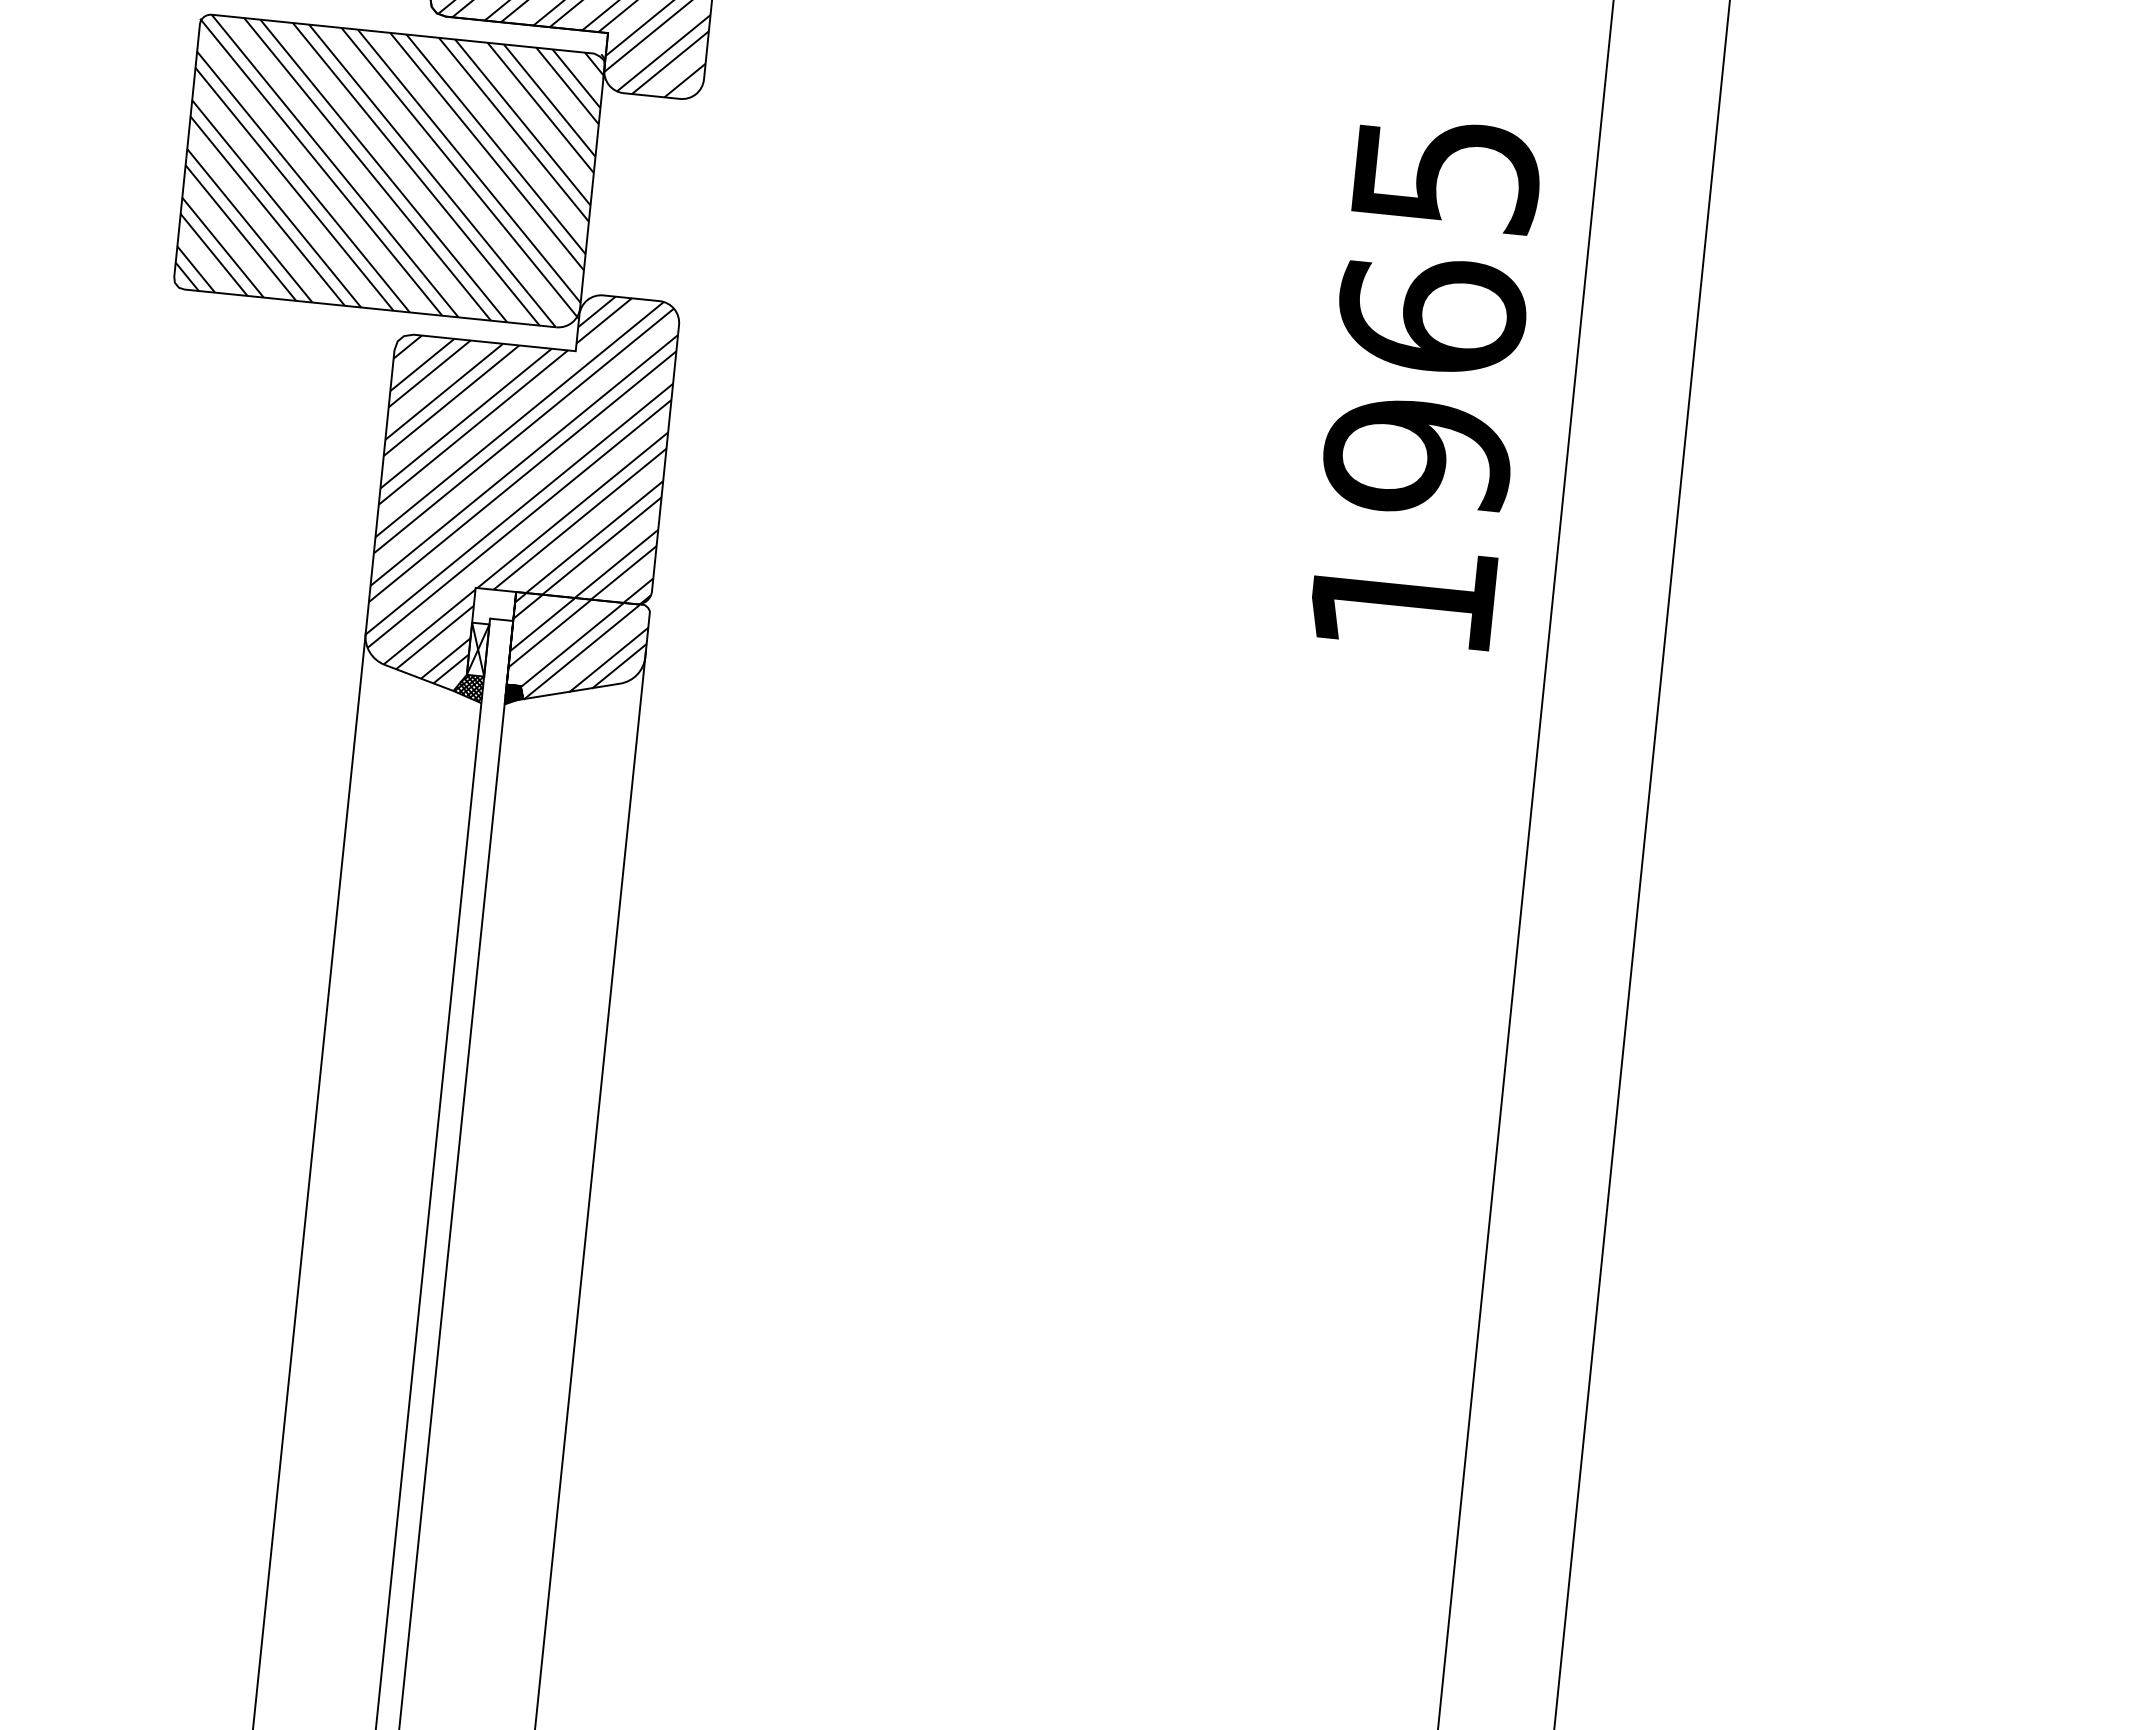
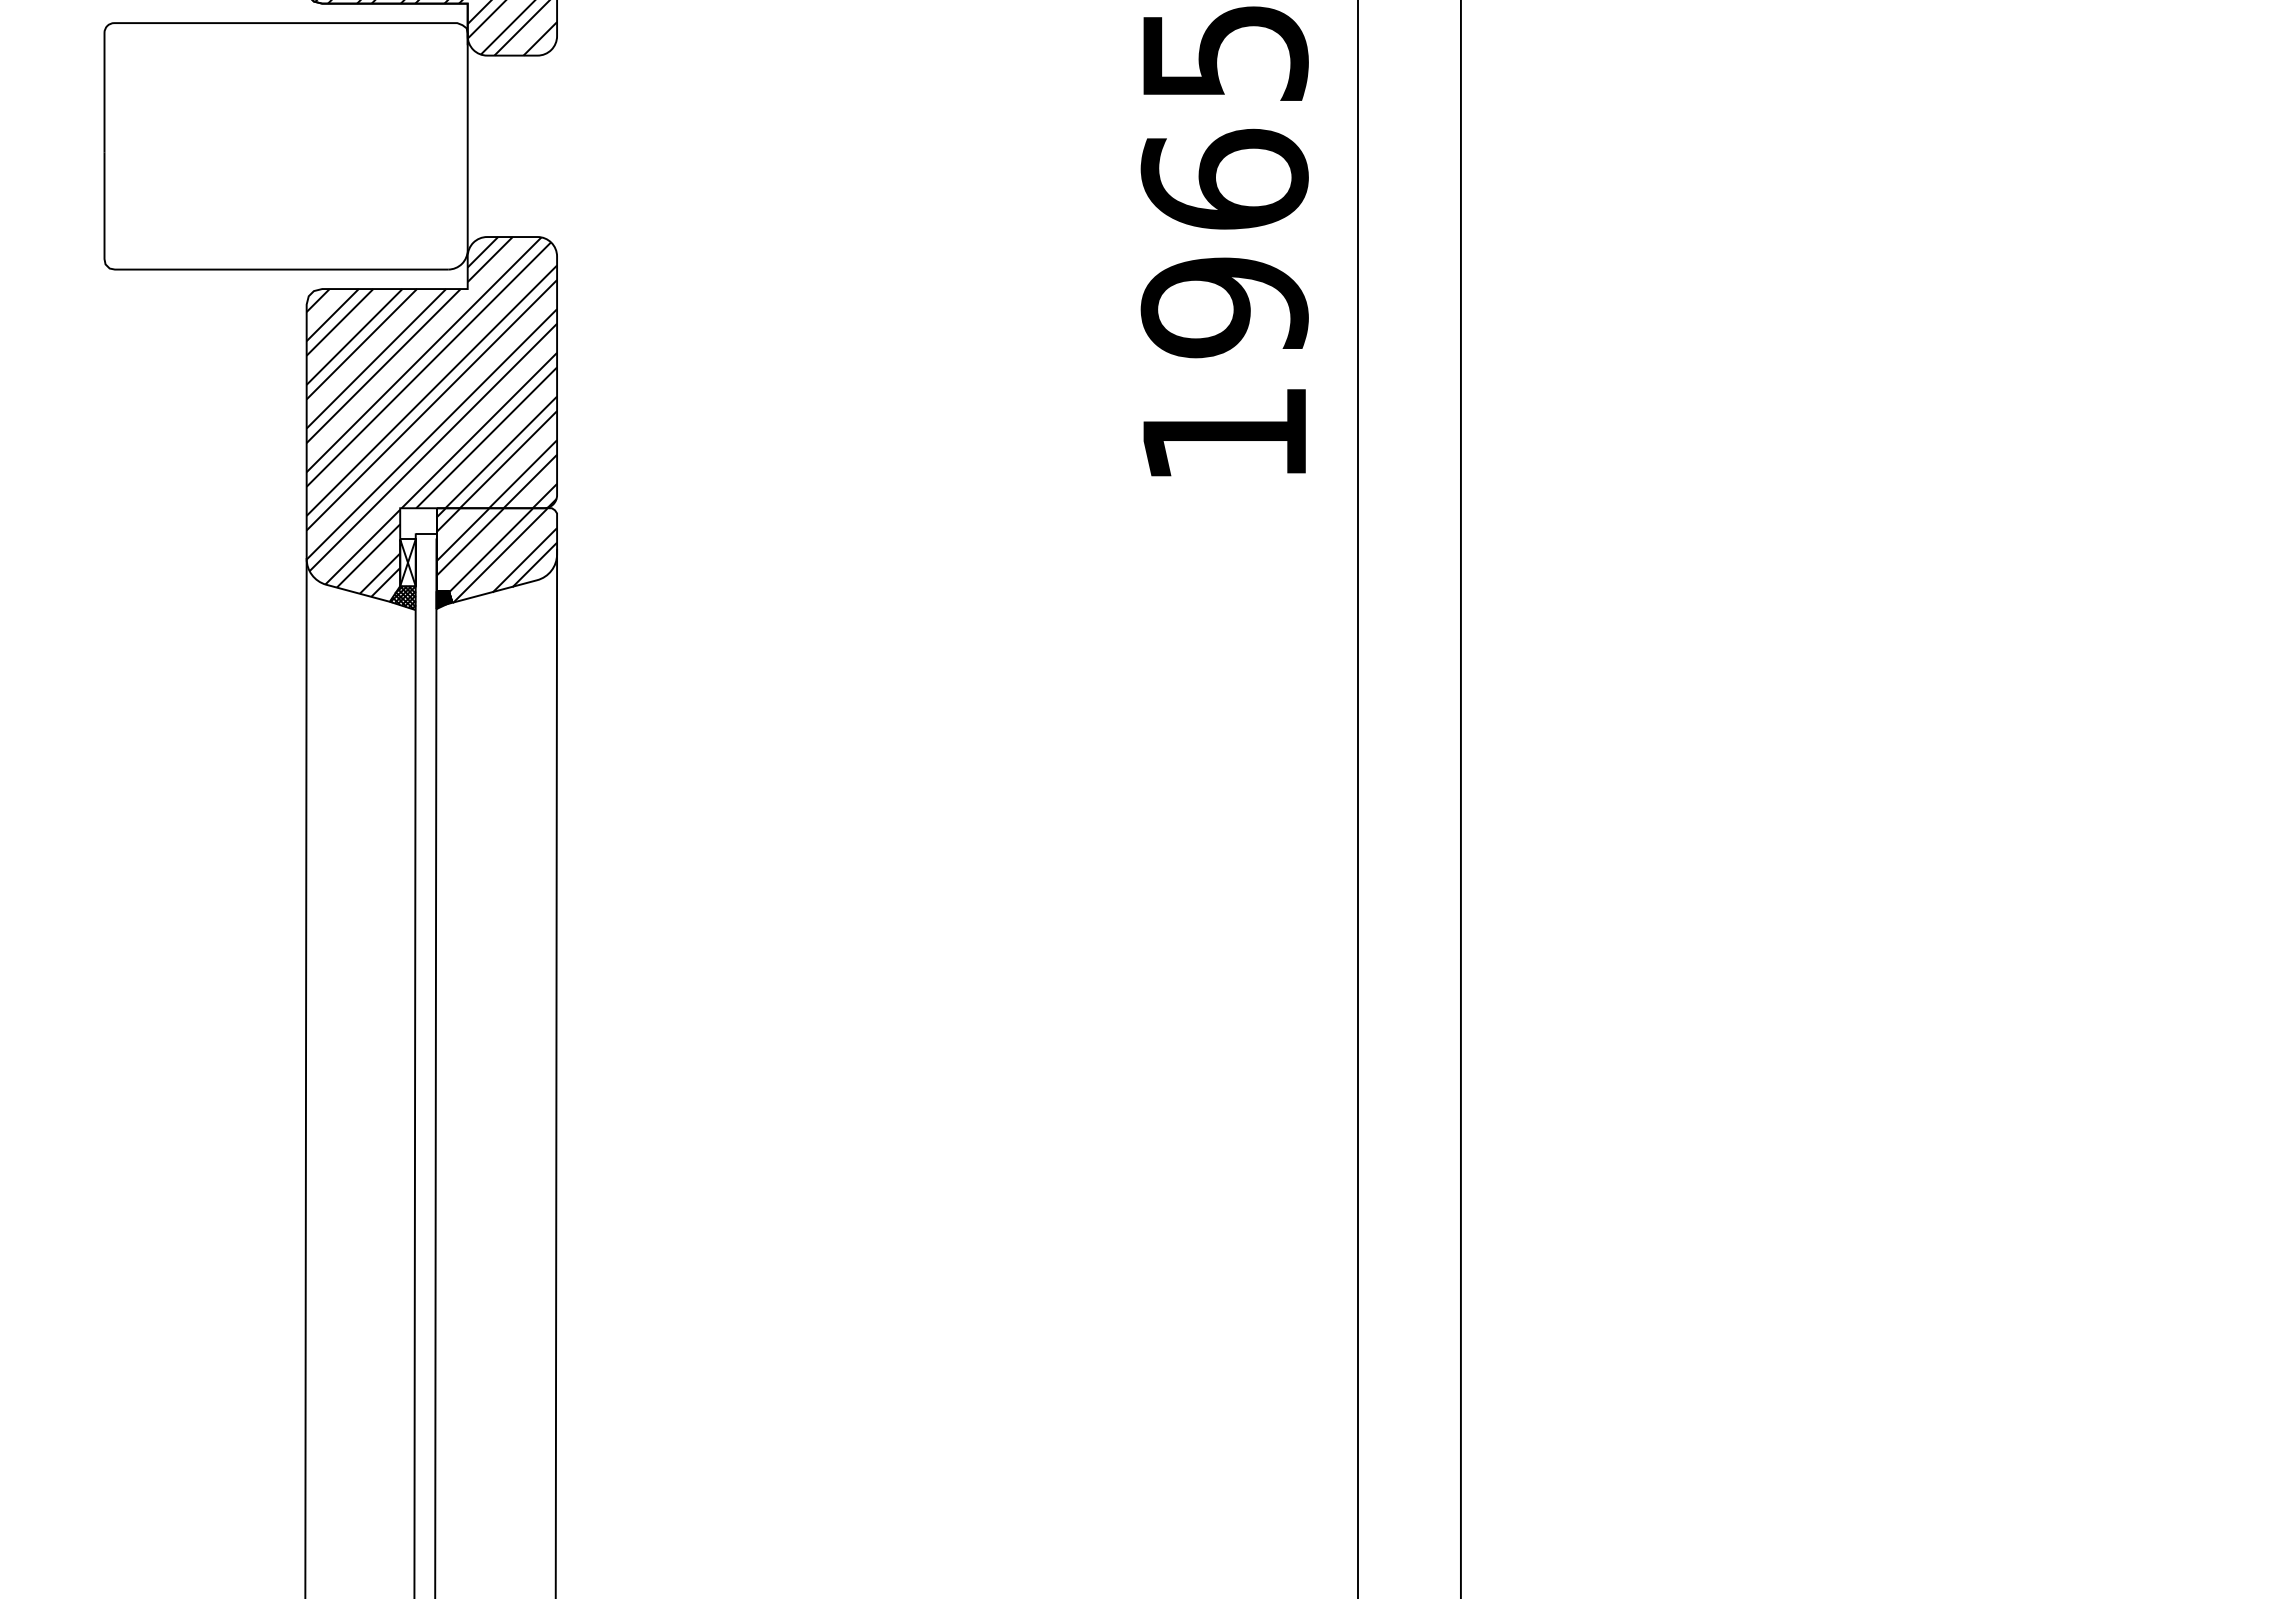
hatch: (388, 171) -> (285, 146), removed

